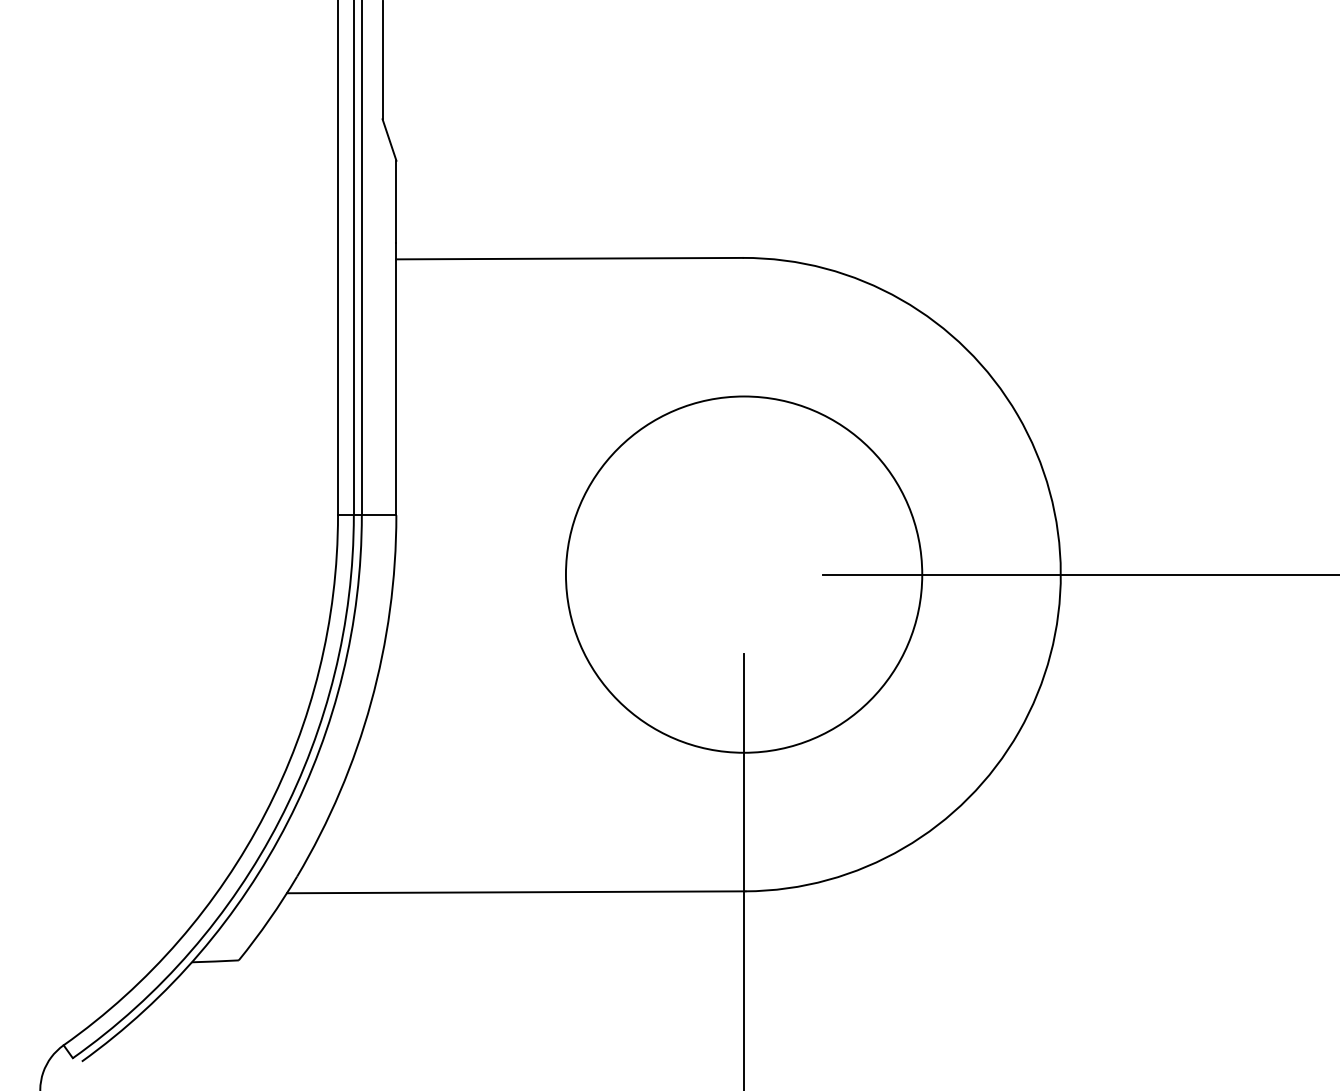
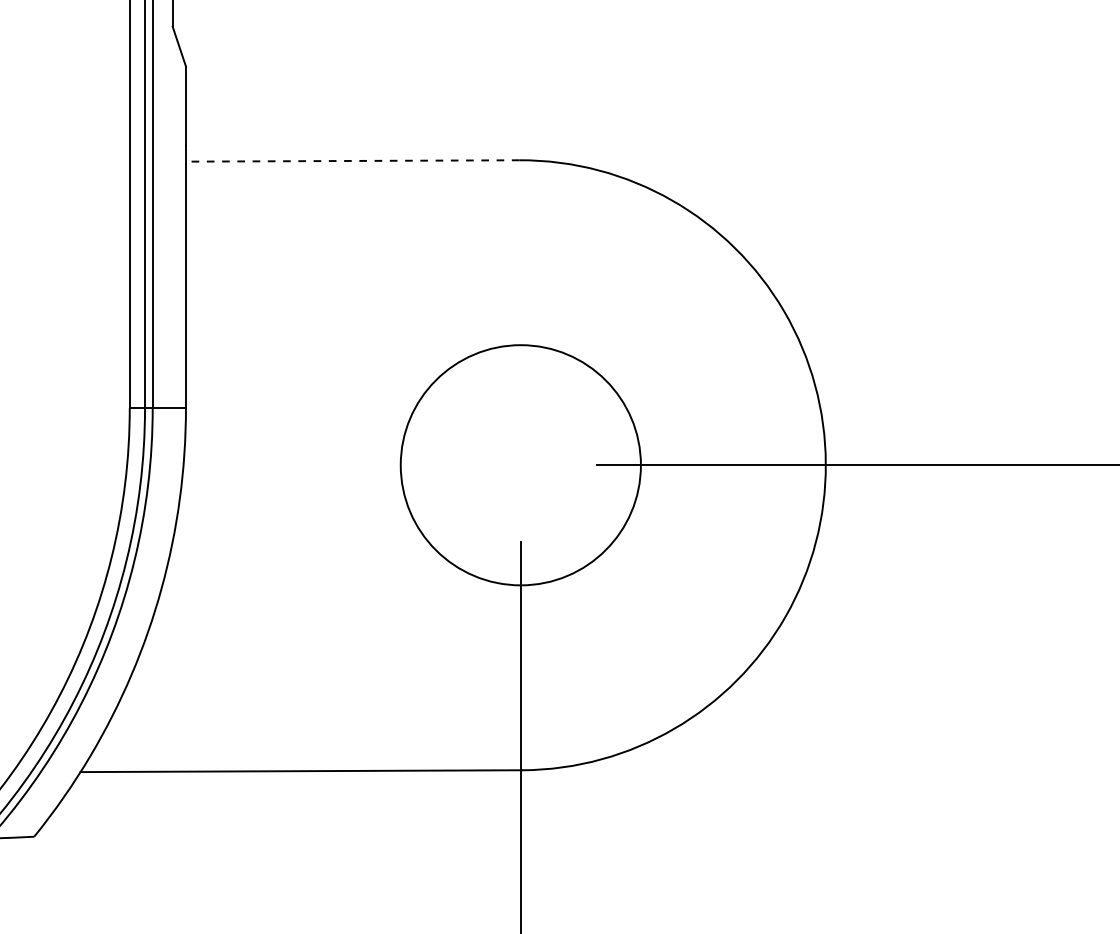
line: (569, 258) -> (352, 160), solid -> dashed
circle: (743, 574) -> (520, 465), size x0.7

